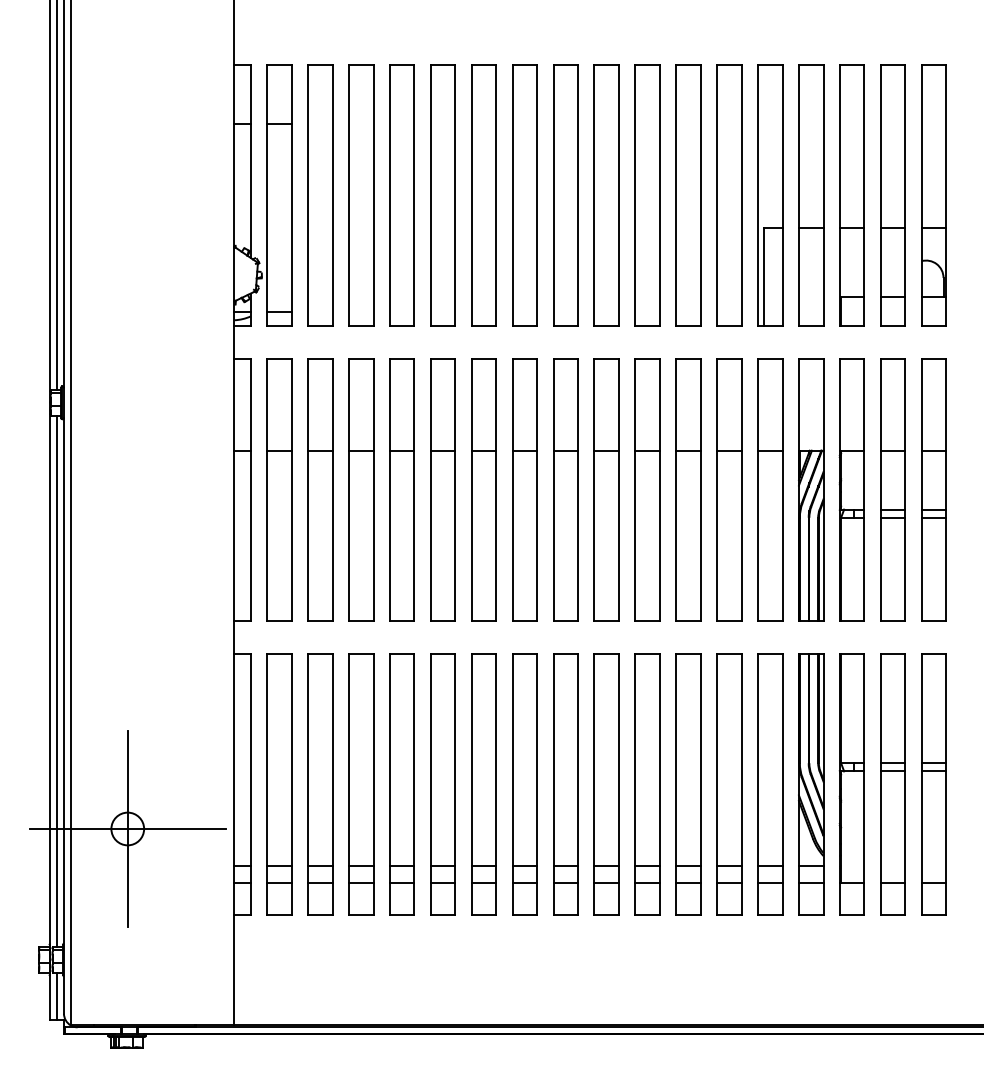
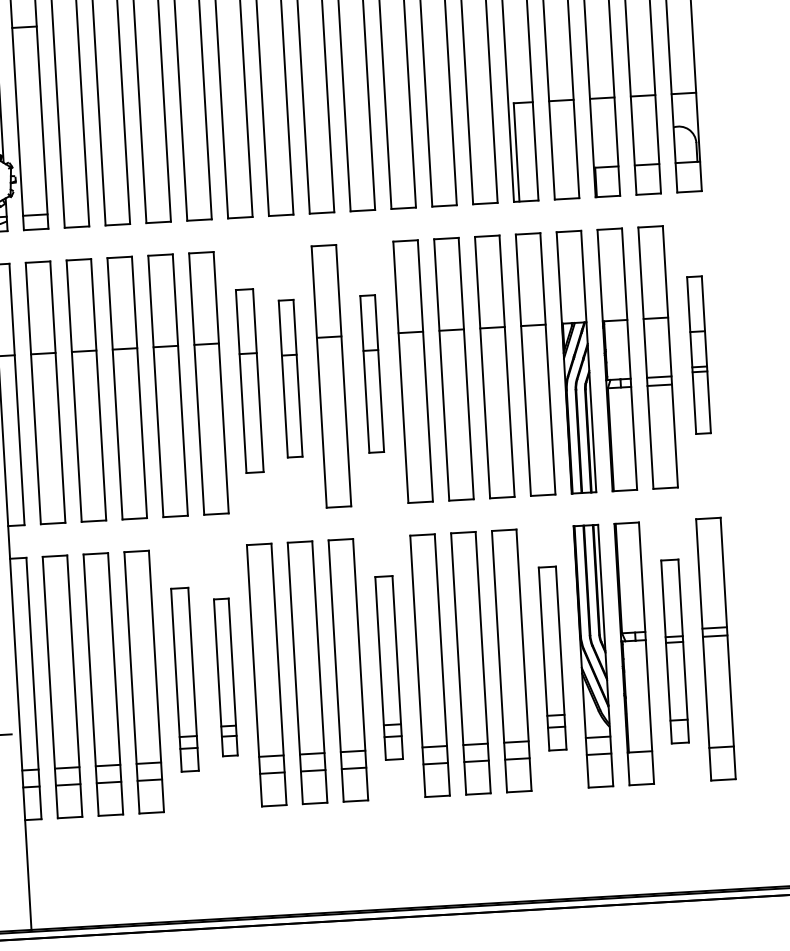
part: (483, 489) -> (249, 380), size x0.7
part: (524, 489) -> (290, 378), size x0.6
part: (606, 489) -> (372, 373), size x0.6
part: (933, 489) -> (698, 354), size x0.6
part: (401, 784) -> (184, 679), size x0.7
part: (442, 784) -> (225, 677), size x0.6
part: (606, 784) -> (389, 668), size x0.7
part: (770, 784) -> (552, 658), size x0.7
part: (892, 784) -> (674, 651), size x0.7

